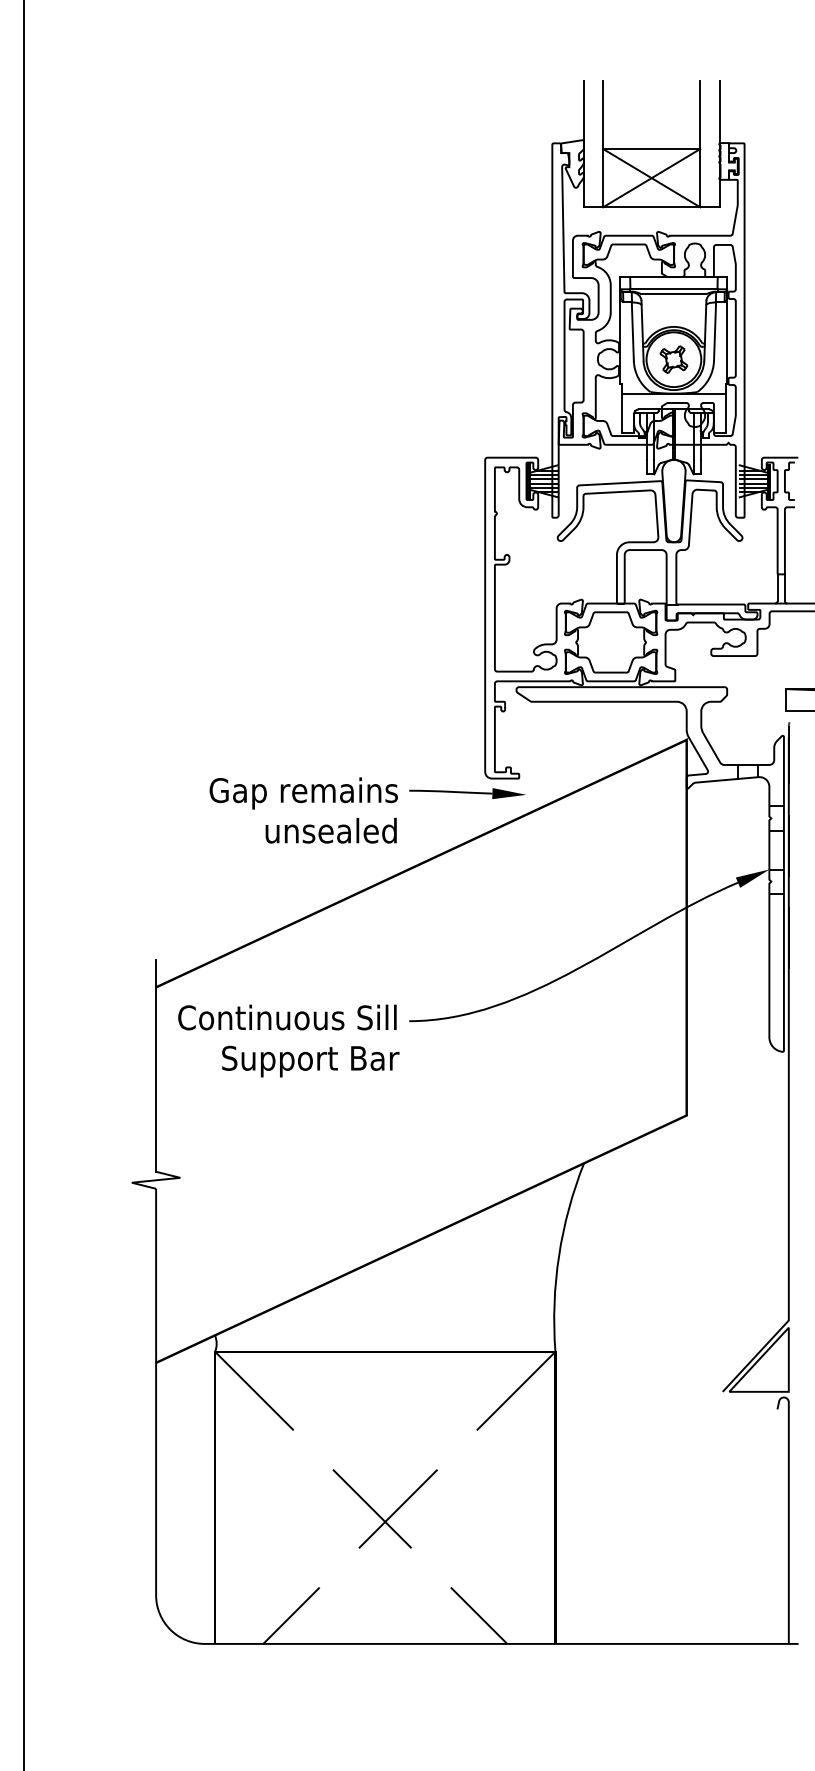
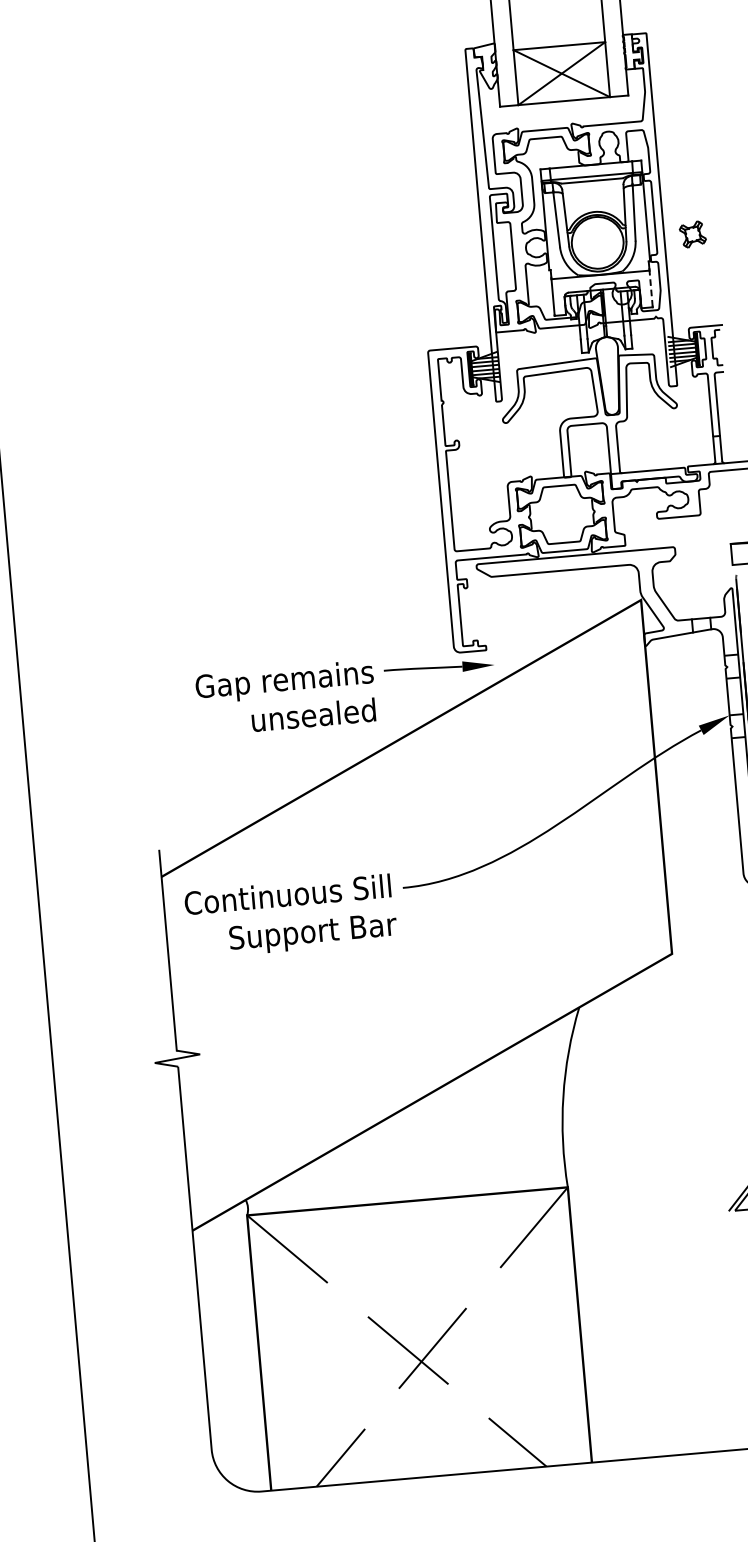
part: (673, 359) -> (692, 234), moved
line: (725, 412) -> (650, 288), solid -> dashed

